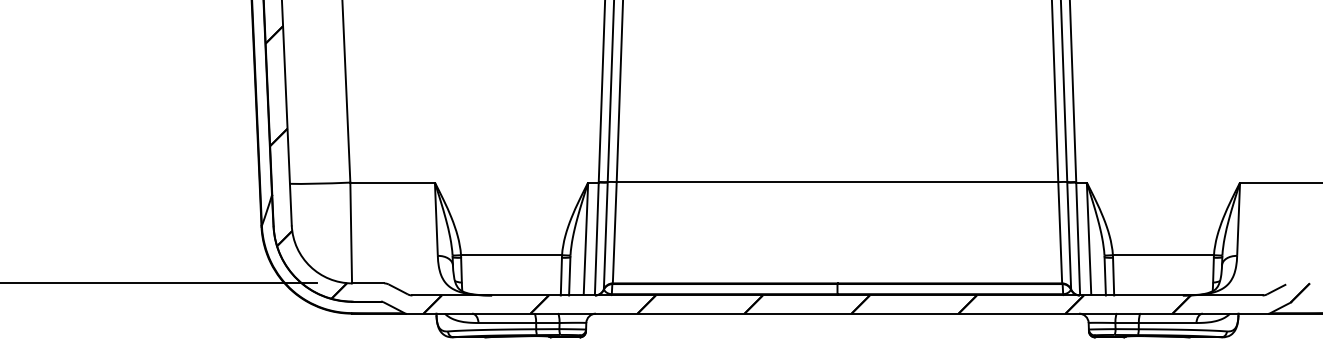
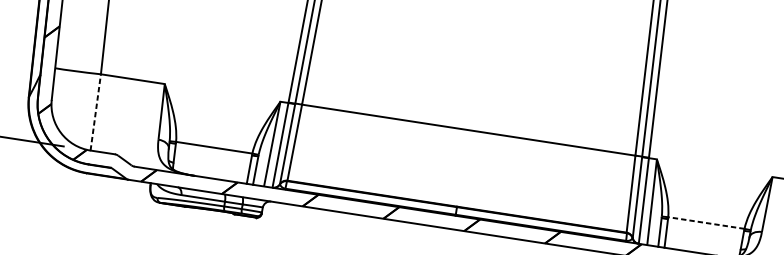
line: (351, 232) -> (96, 112), solid -> dashed
line: (1163, 255) -> (706, 223), solid -> dashed

